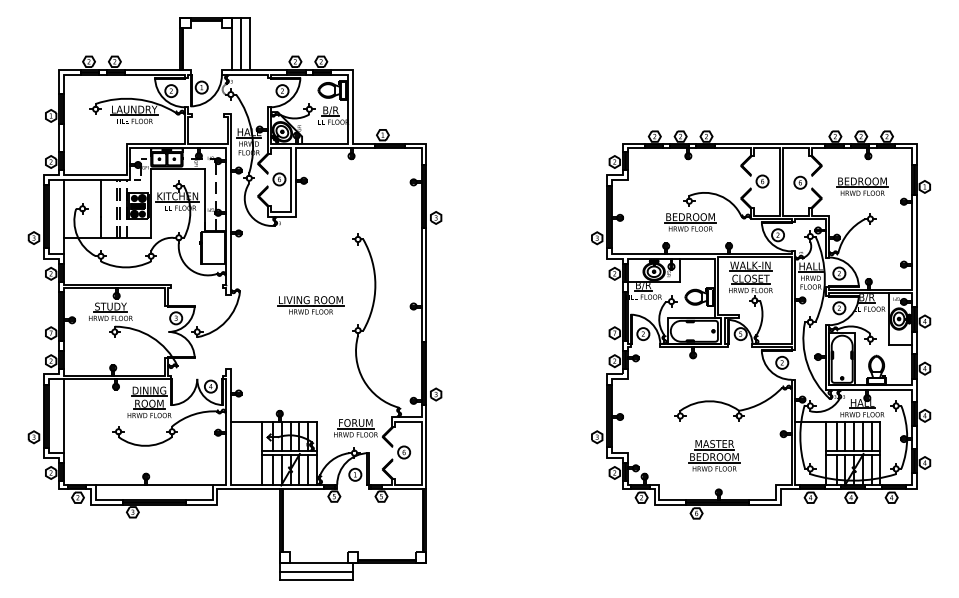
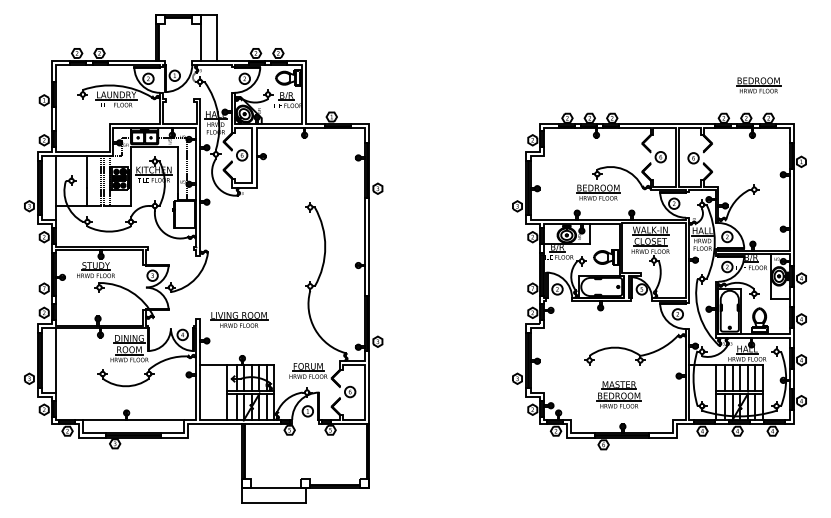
line: (241, 43) -> (209, 37), removed
part: (862, 186) -> (758, 85), moved
part: (310, 305) -> (238, 320), moved
line: (315, 571) -> (273, 495), removed

